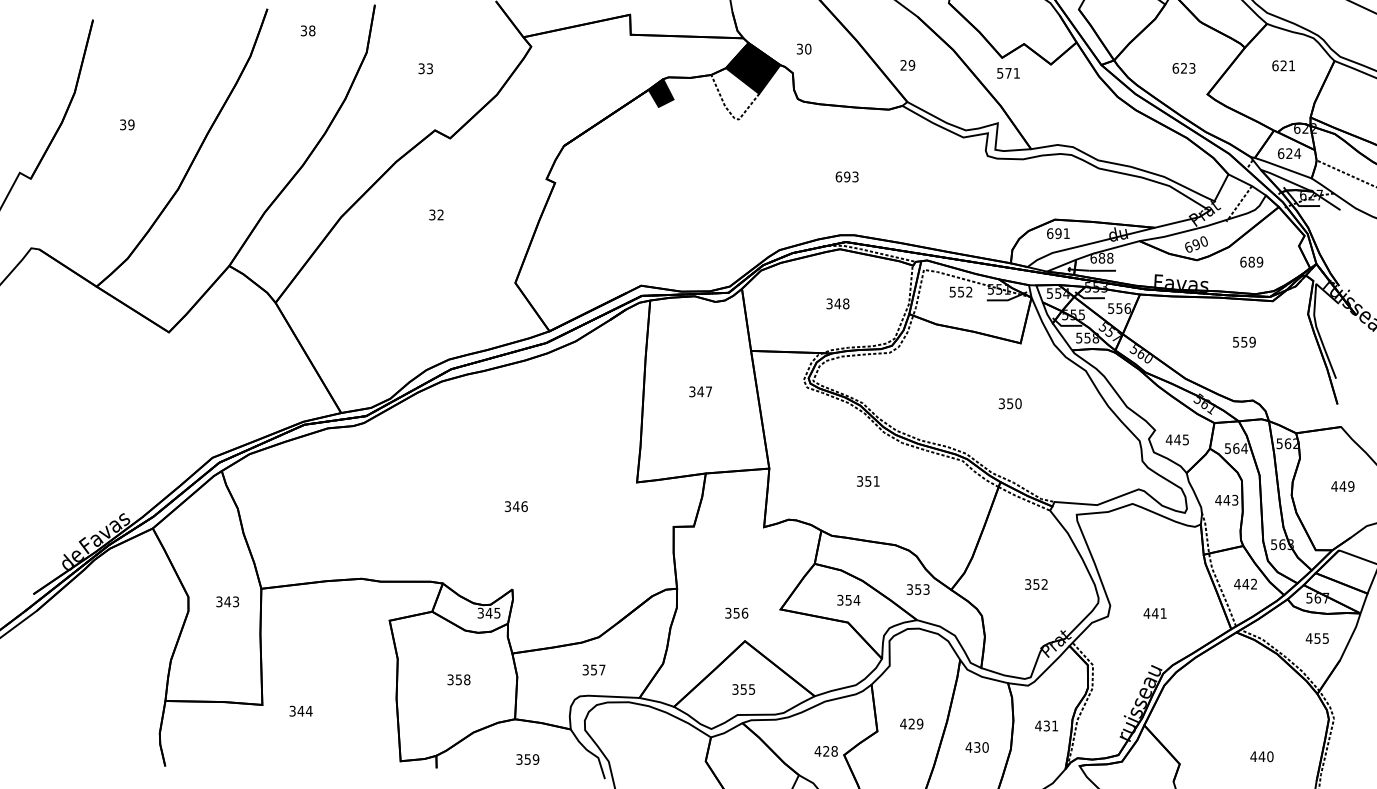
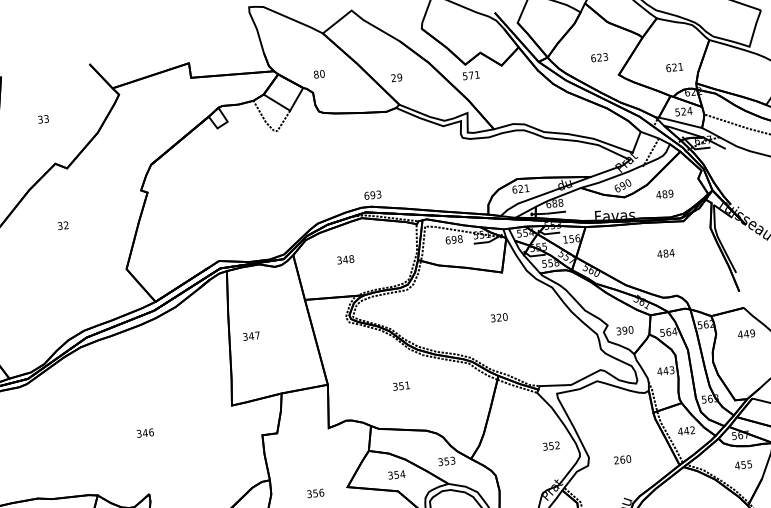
text: (799, 48) -> (315, 74), 30 -> 80
text: (1283, 65) -> (674, 67), moved
fill: (753, 68) -> (283, 92), removed
fill: (660, 92) -> (217, 117), removed
text: (1281, 153) -> (677, 112), 624 -> 524
text: (846, 176) -> (372, 194), moved
text: (1058, 233) -> (520, 188), 691 -> 621
text: (1243, 261) -> (658, 194), 689 -> 489
text: (960, 291) -> (453, 239), 552 -> 698
text: (837, 303) -> (345, 259), moved
text: (1111, 308) -> (565, 239), 556 -> 156
text: (1244, 341) -> (666, 253), 559 -> 484
text: (700, 391) -> (251, 335), moved
text: (1010, 403) -> (499, 317), 350 -> 320
text: (1177, 439) -> (624, 330), 445 -> 390
text: (1342, 486) -> (746, 334), moved
text: (1036, 584) -> (551, 446), moved
text: (1154, 613) -> (622, 459), 441 -> 260

